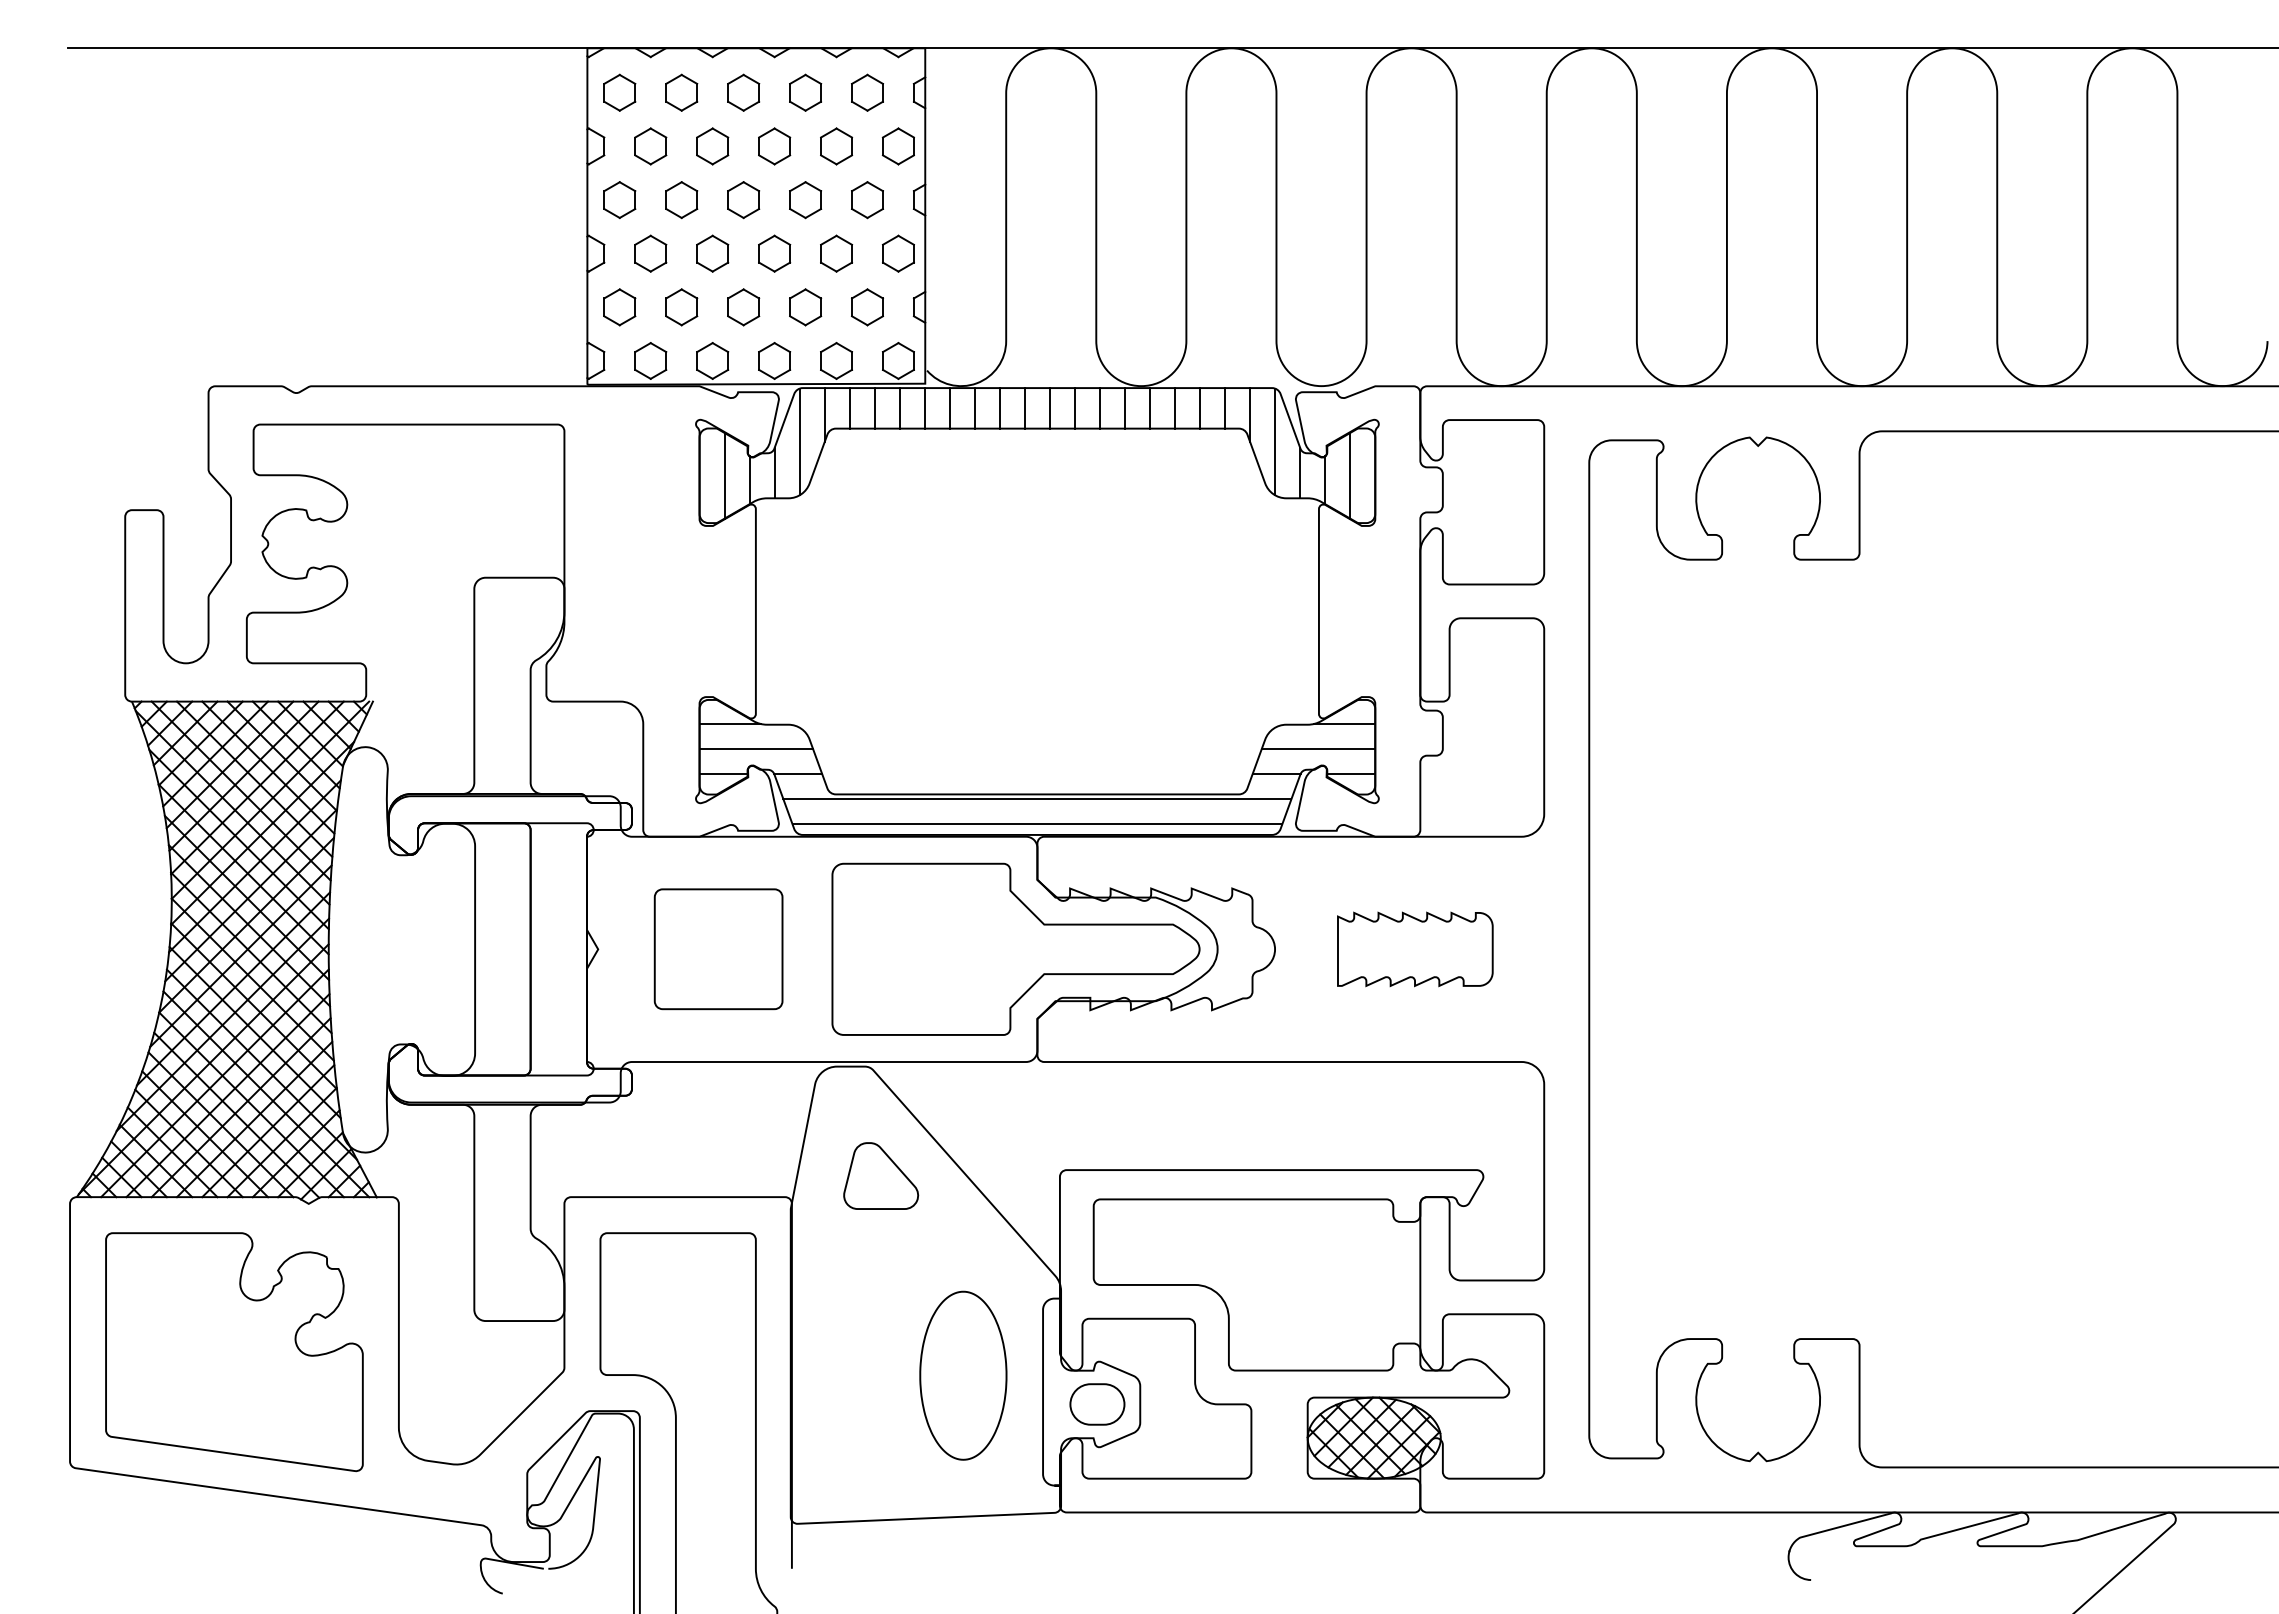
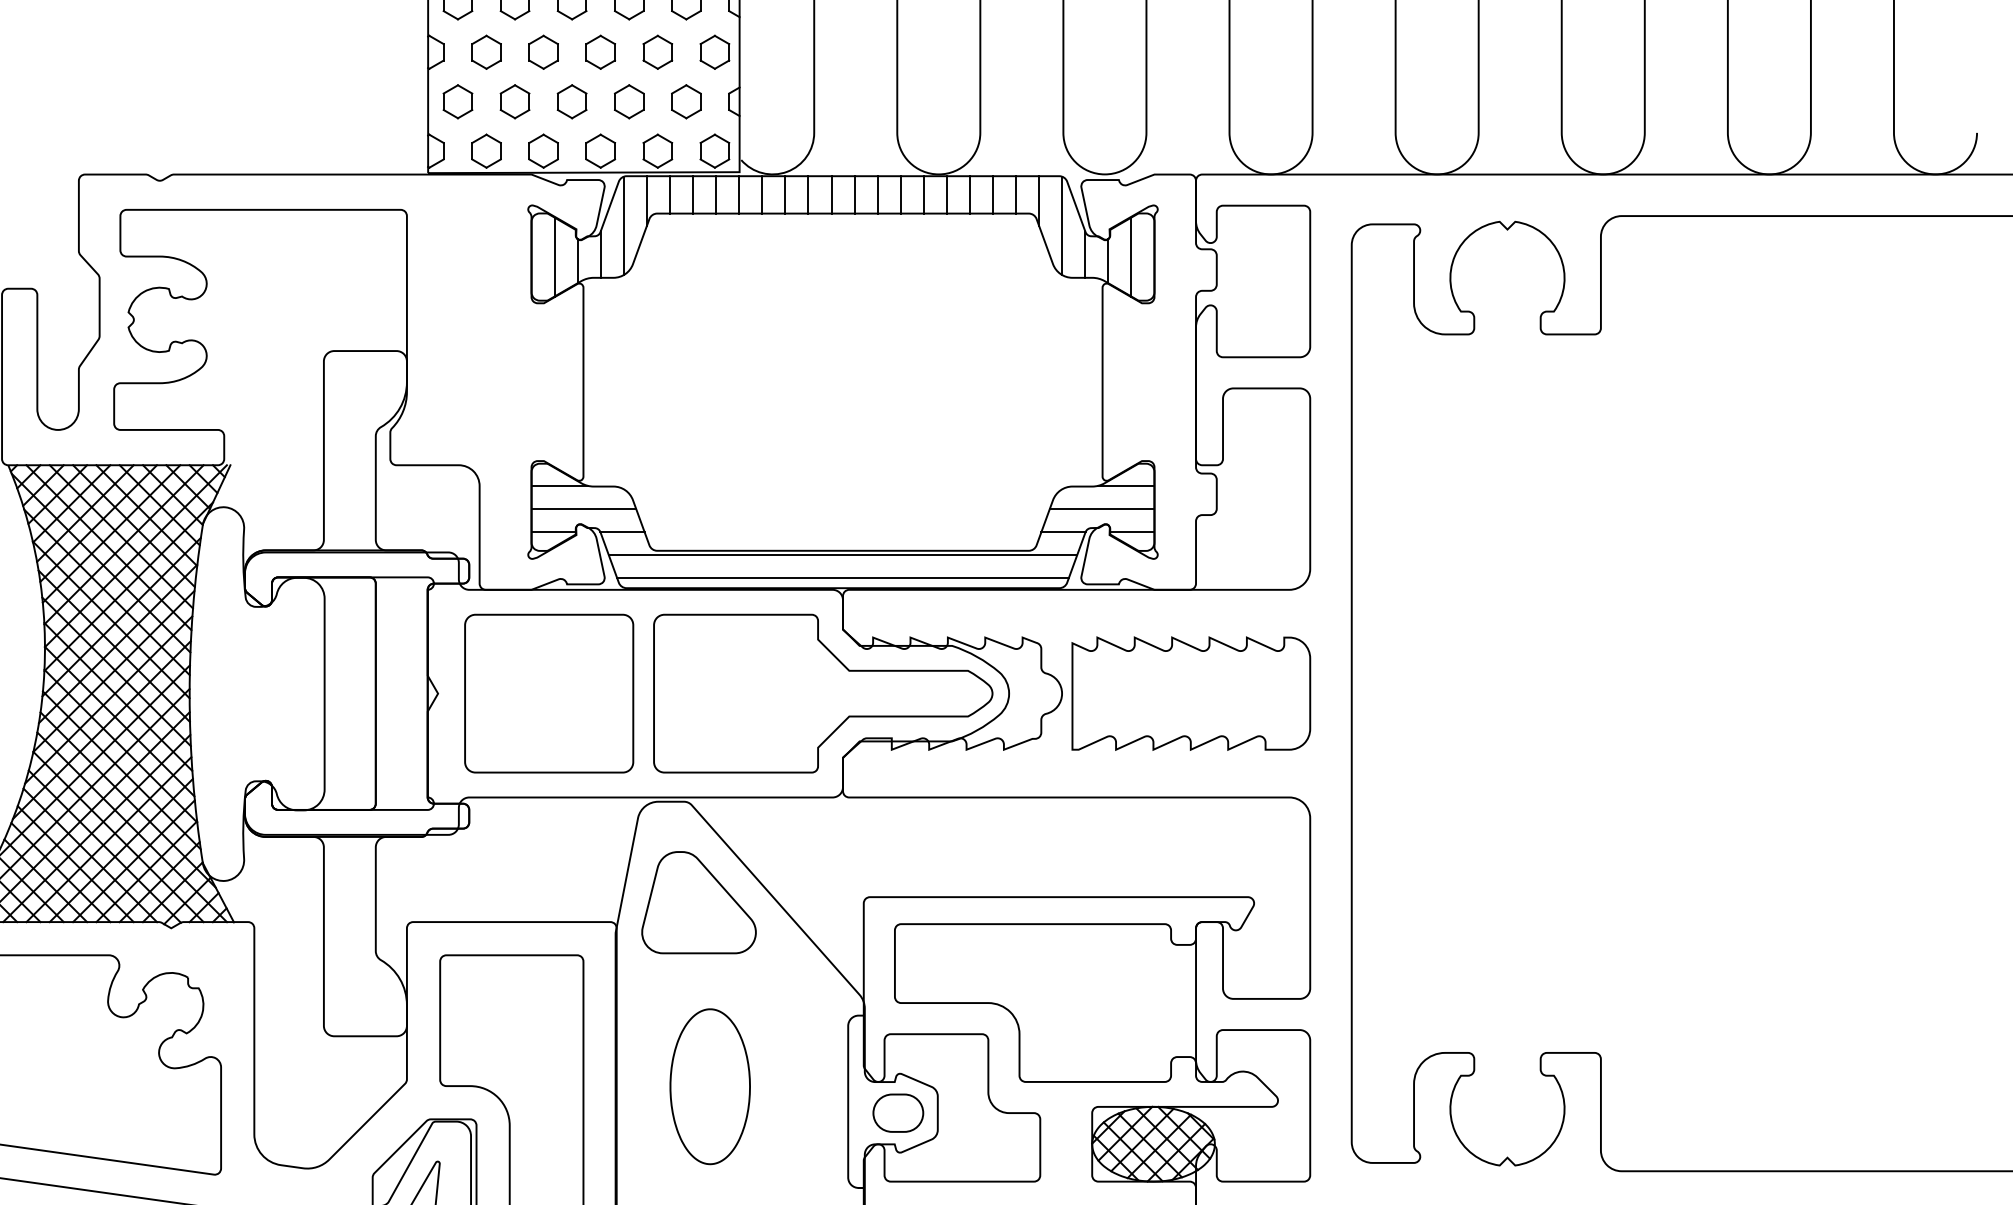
part: (718, 948) -> (548, 692), size x1.43
part: (1415, 949) -> (1191, 693), size x1.67
part: (880, 1175) -> (698, 902), size x1.67
part: (963, 1375) -> (710, 1086), moved

